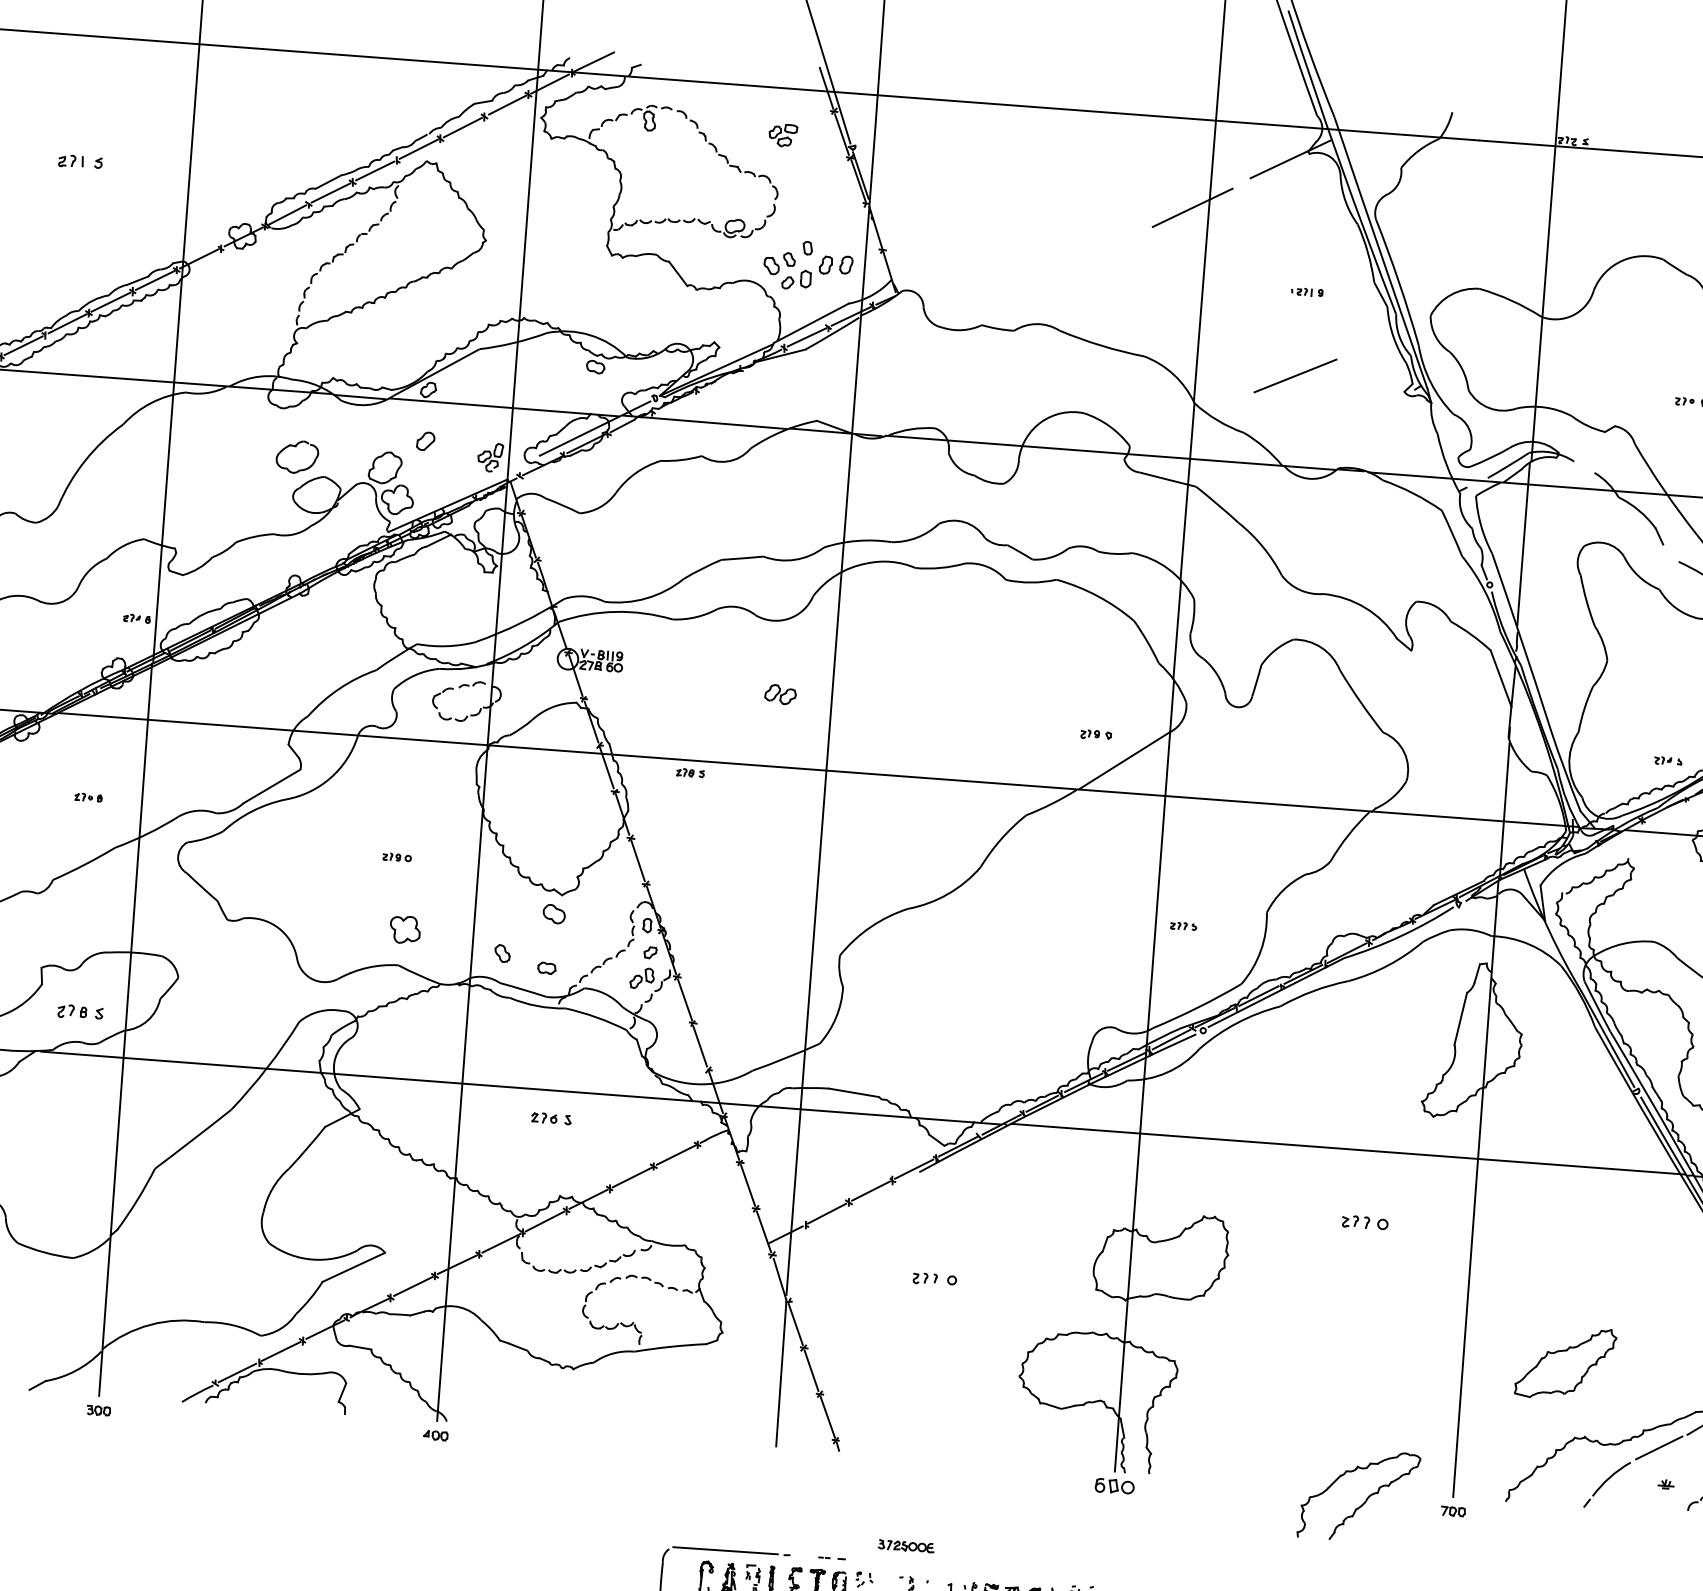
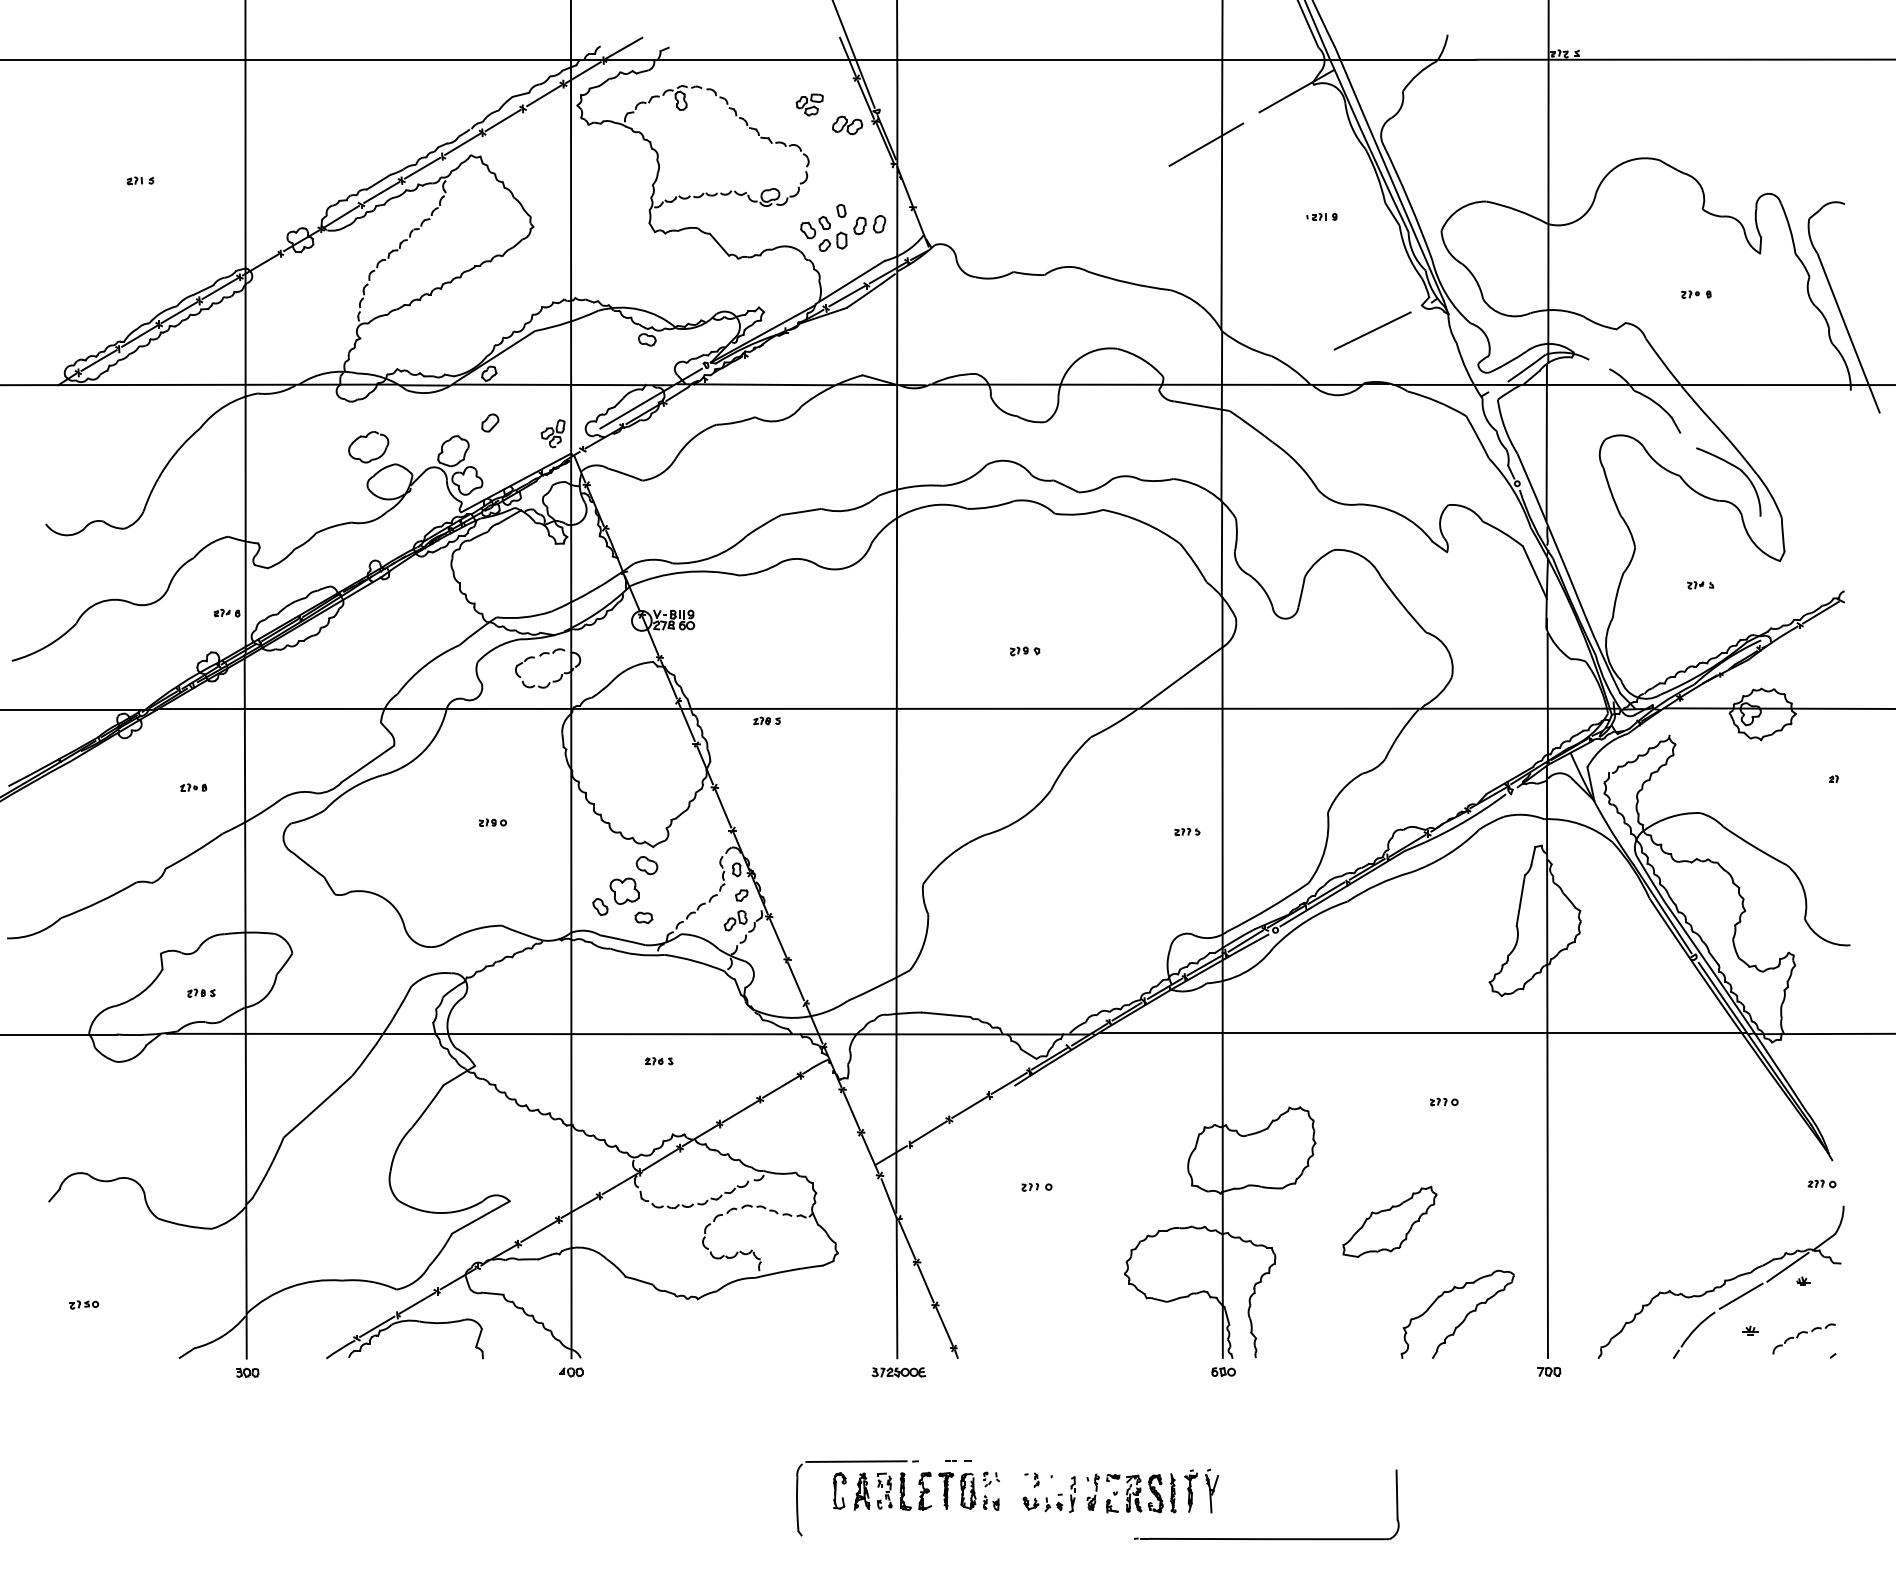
part: (80, 161) -> (140, 180), size x0.62
line: (1295, 375) -> (1372, 330), moved
part: (780, 694) -> (847, 125), moved
part: (1096, 735) -> (1025, 651), moved
part: (1668, 761) -> (1700, 585), moved
part: (1183, 926) -> (1187, 832), moved
part: (405, 929) -> (624, 890), moved
part: (80, 1011) -> (201, 992), size x0.62
part: (551, 1119) -> (659, 1061), size x0.71
part: (1365, 1222) -> (1444, 1101), size x0.62
part: (934, 1279) -> (1036, 1187), size x0.71
part: (1565, 1362) -> (1389, 1221), moved
part: (1114, 1485) -> (1223, 1371), size x0.62
part: (1365, 1499) -> (1464, 1317), moved
part: (905, 1546) -> (898, 1372), moved

